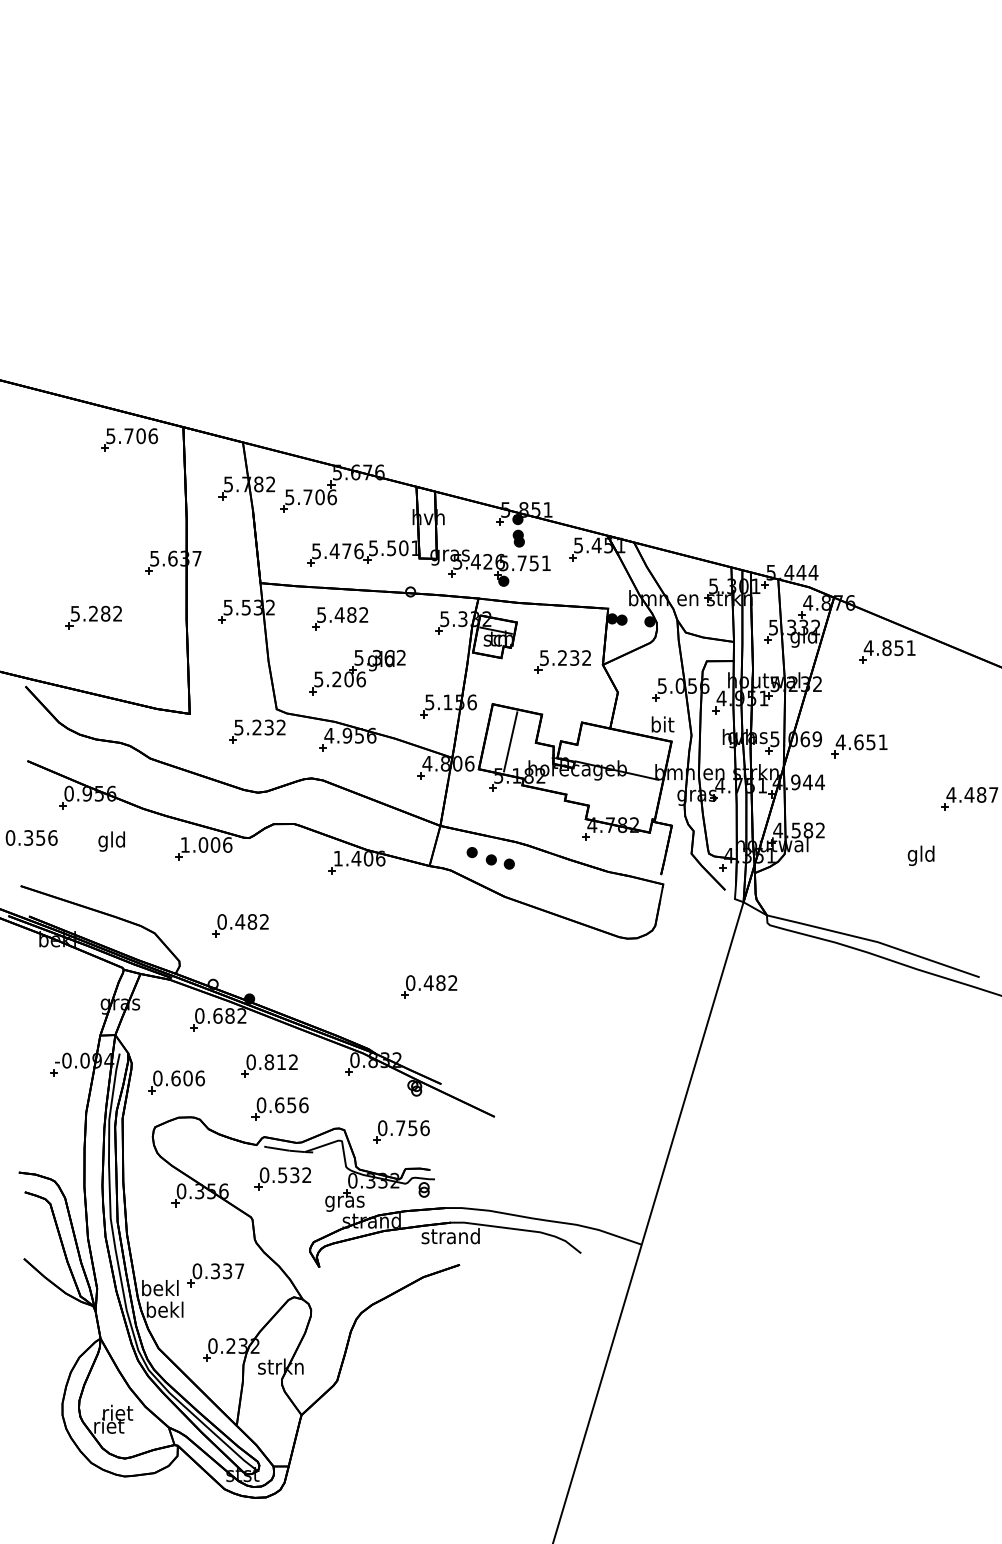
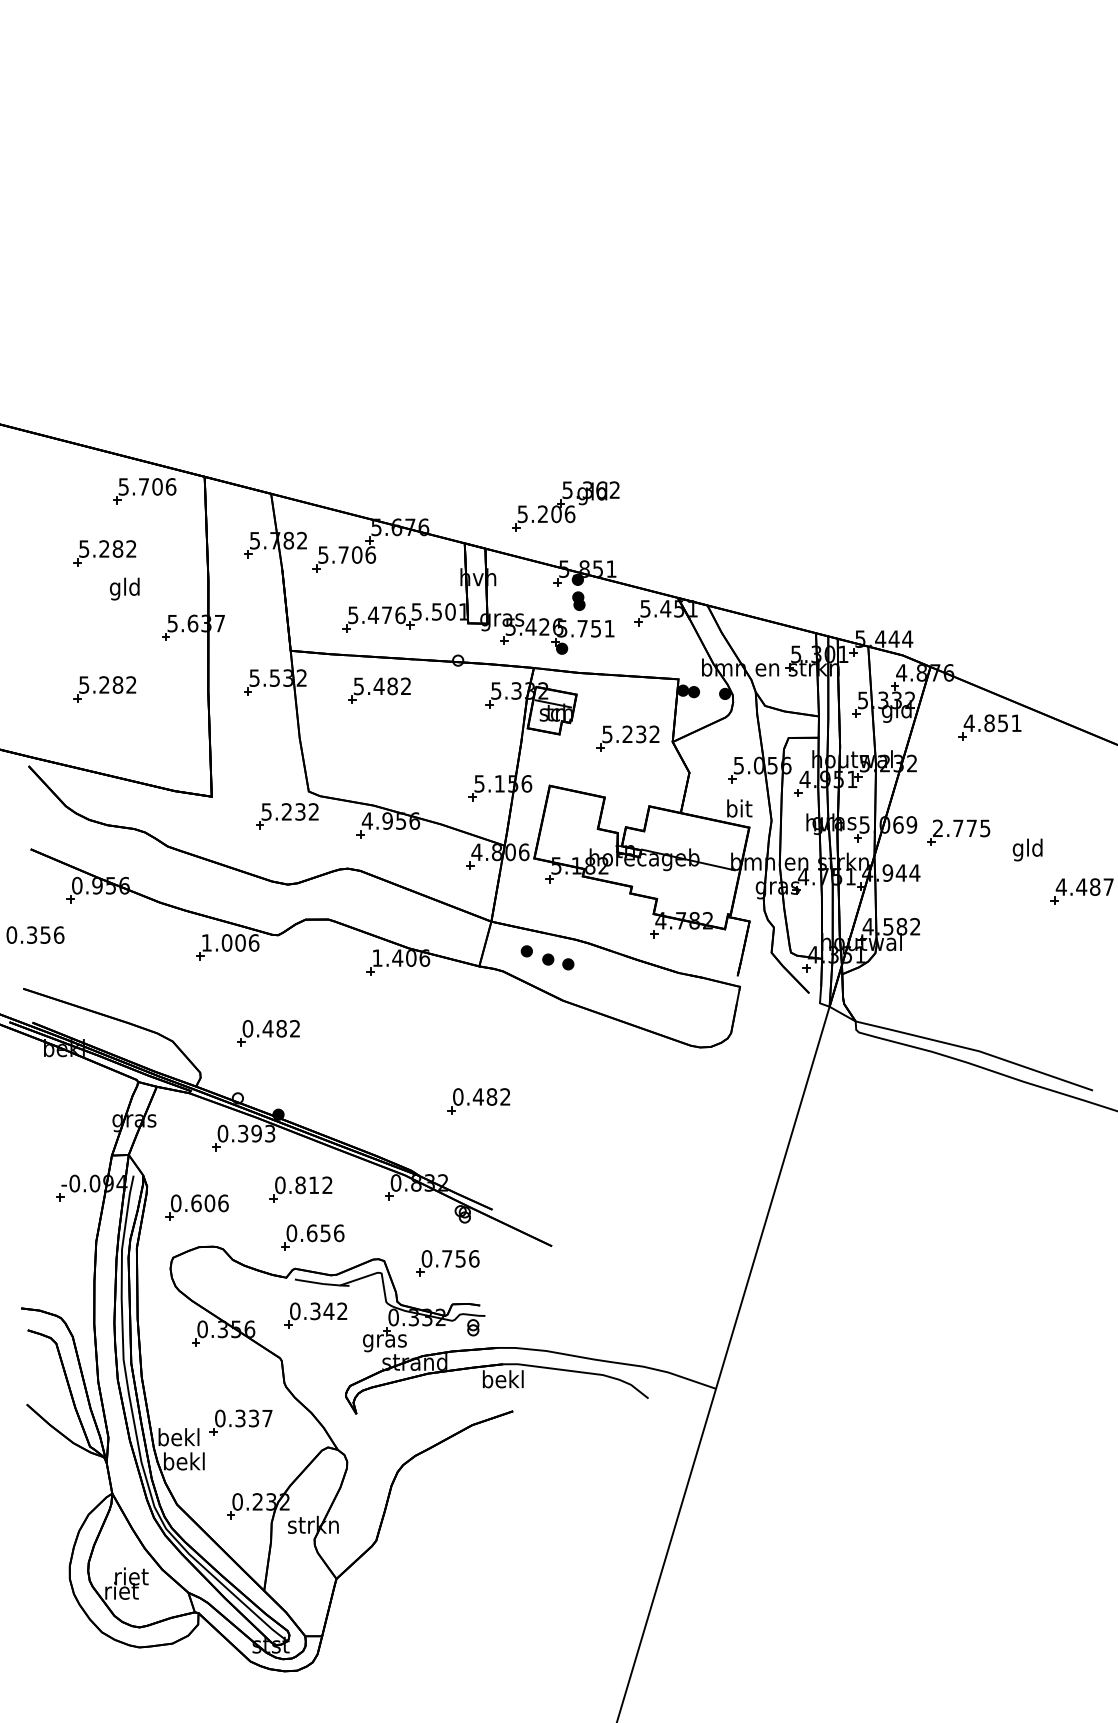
part: (93, 495) -> (104, 553), added
part: (357, 672) -> (565, 506), moved
line: (510, 741) -> (569, 827), removed
text: (861, 742) -> (961, 828), 4.651 -> 2.775
text: (111, 841) -> (124, 588), moved
text: (920, 855) -> (1027, 849), moved
text: (229, 1015) -> (256, 1133), 0.682 -> 0.393
text: (289, 1175) -> (322, 1311), 0.532 -> 0.342
text: (450, 1236) -> (502, 1379), strand -> bekl

